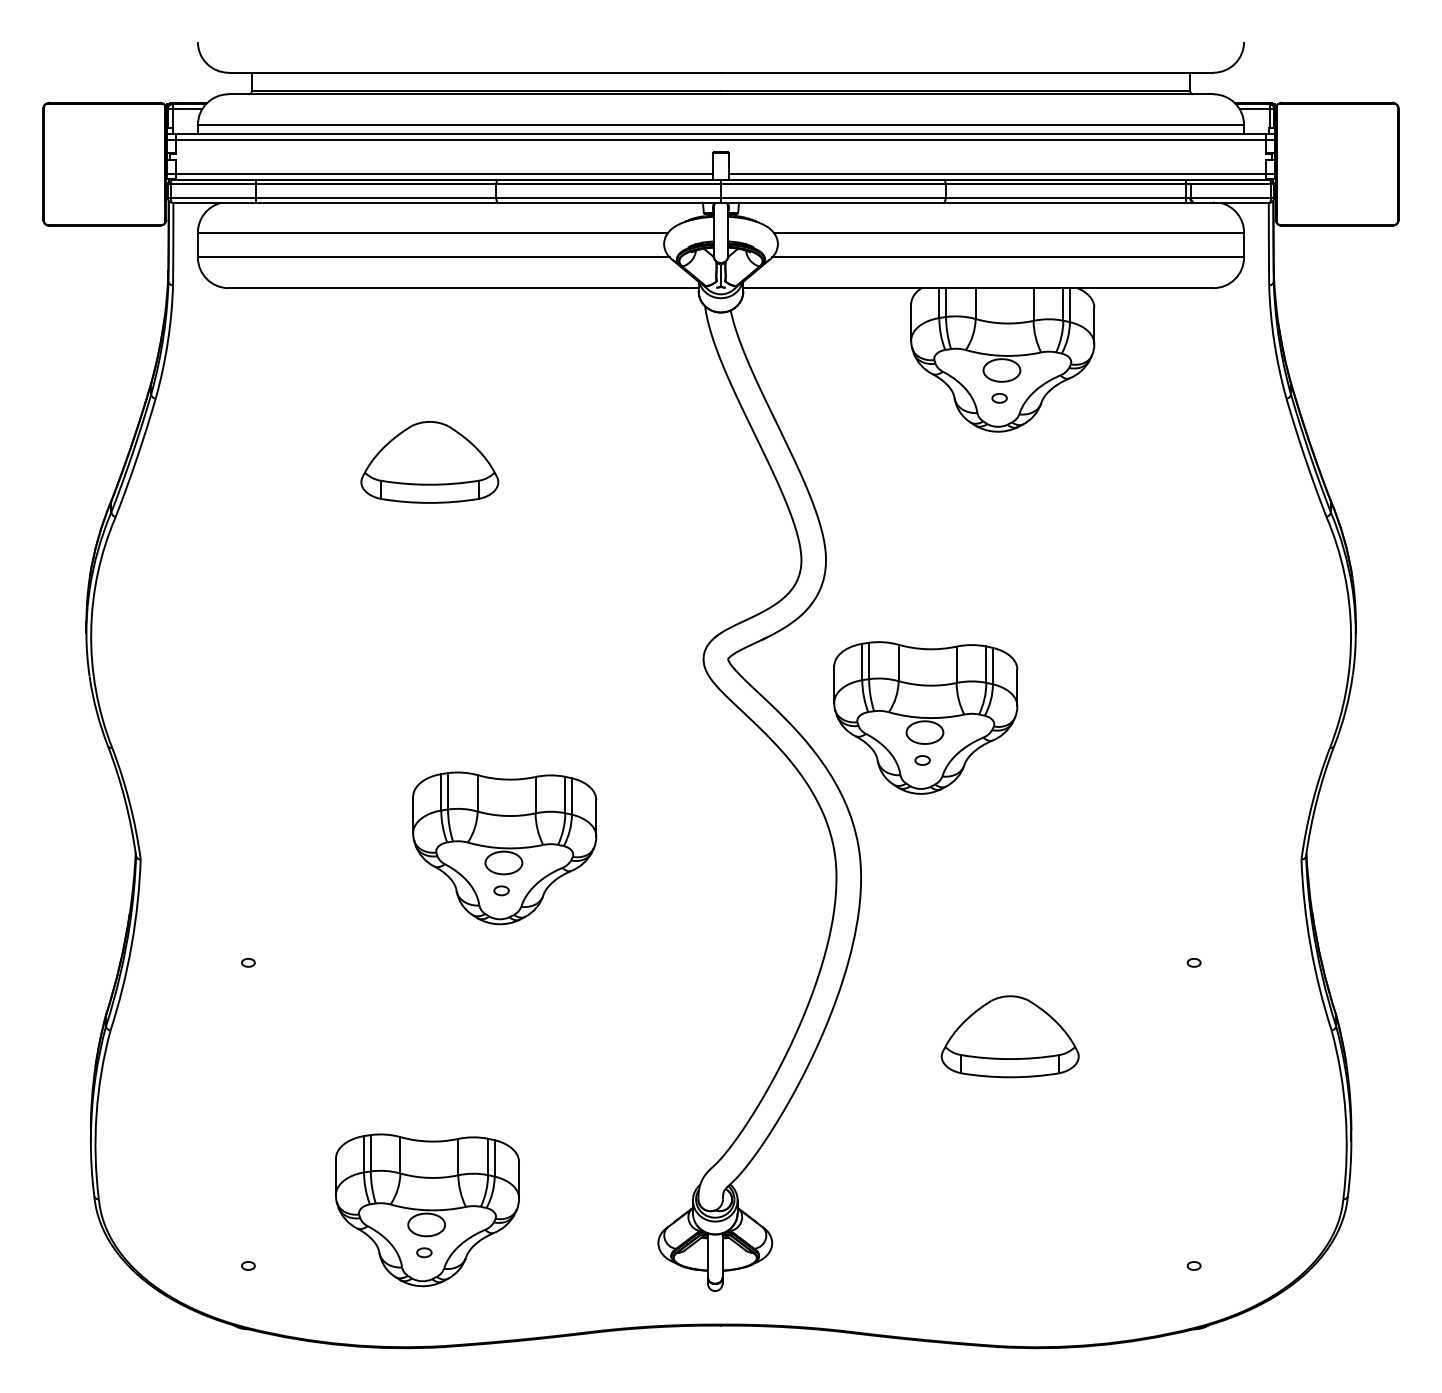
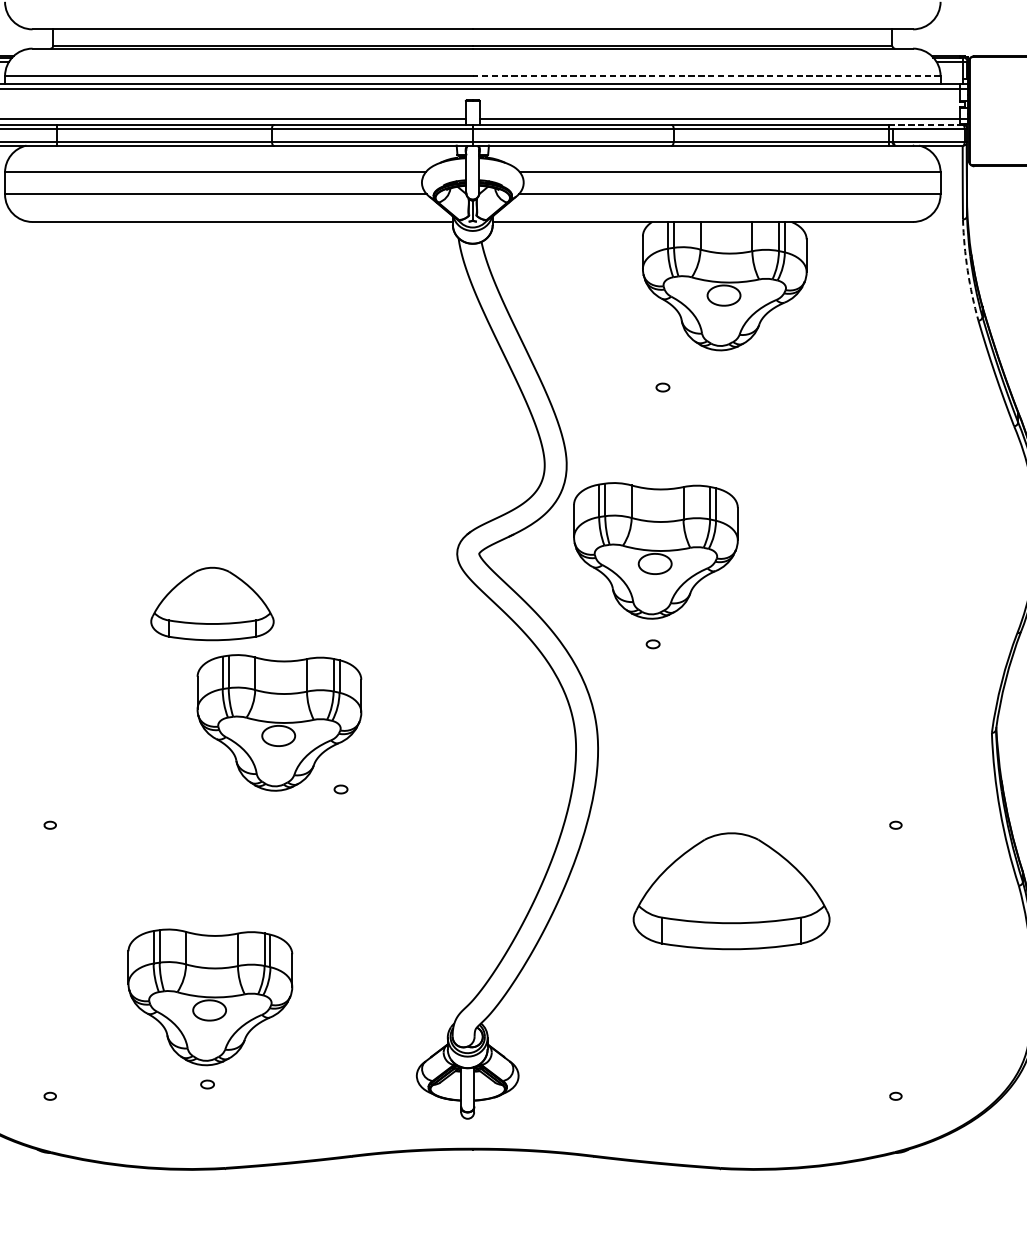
line: (982, 125) -> (706, 76), solid -> dashed
line: (1227, 179) -> (925, 124), solid -> dashed
arc: (1274, 342) -> (967, 270), solid -> dashed
part: (999, 398) -> (662, 387), moved
part: (429, 462) -> (212, 604), moved
part: (925, 717) -> (655, 550), moved
part: (501, 890) -> (340, 789), moved
part: (1009, 1036) -> (730, 891), size x1.6
part: (427, 1210) -> (210, 997), moved

